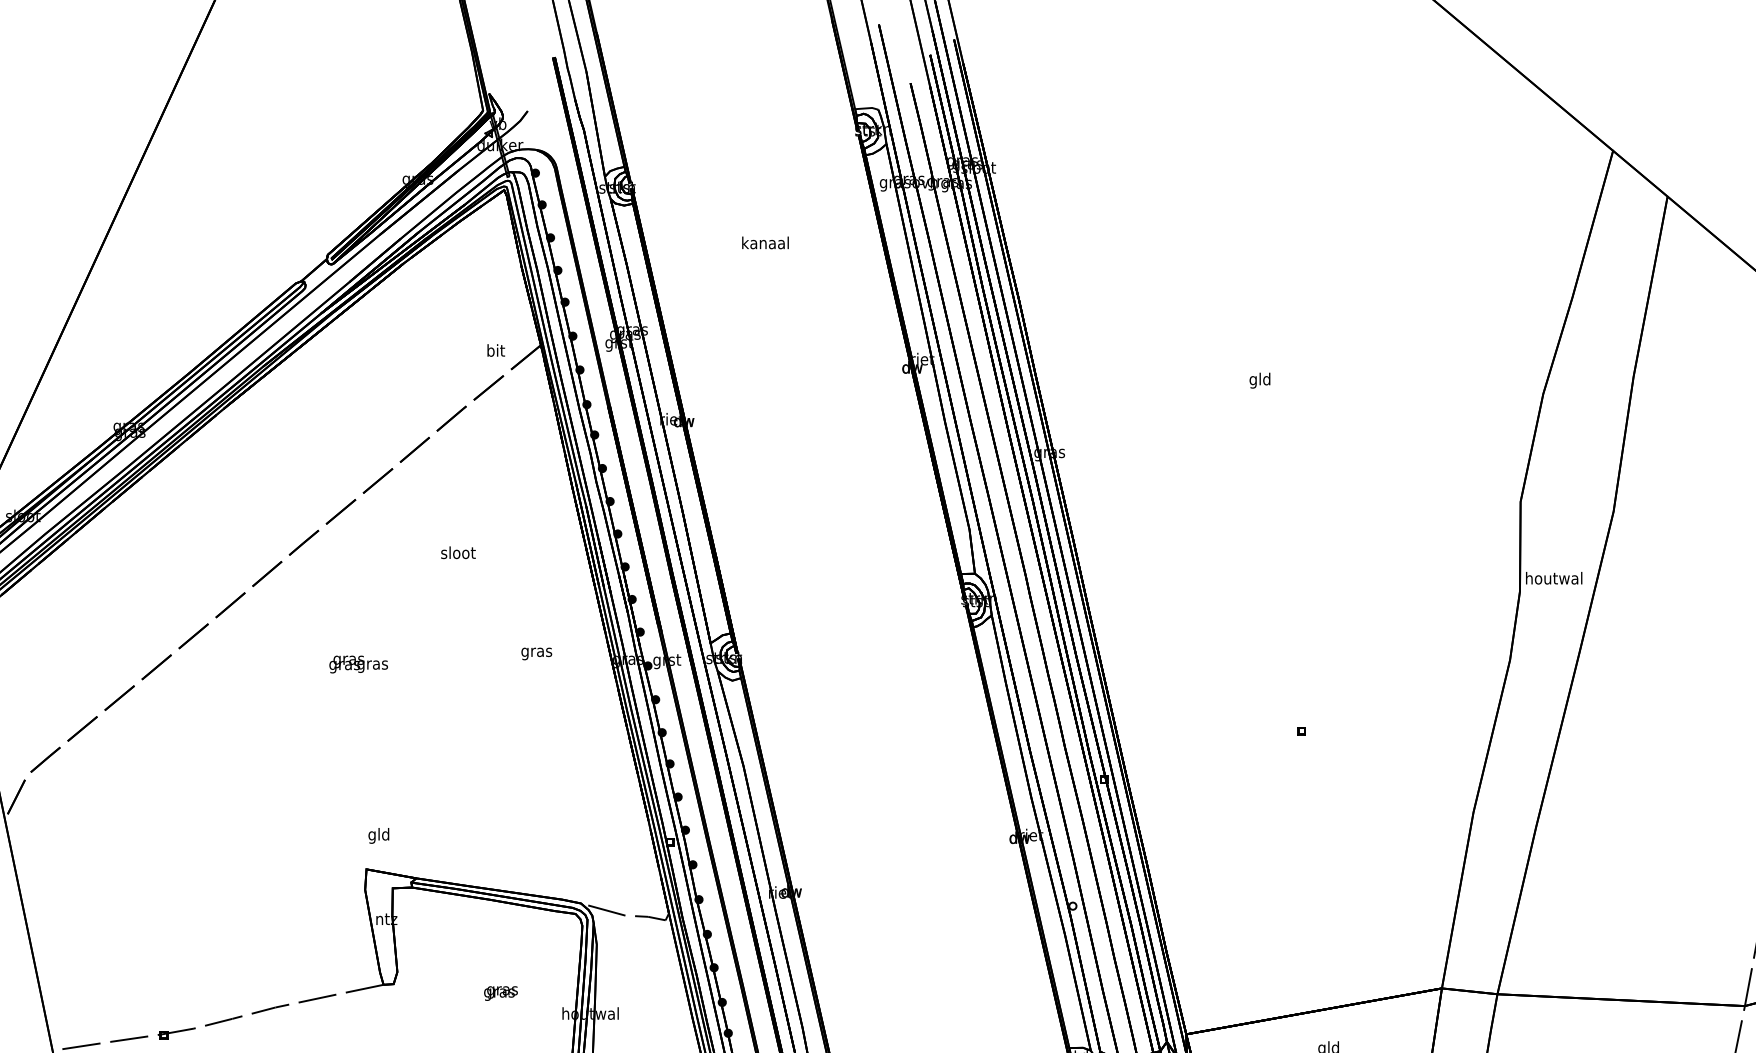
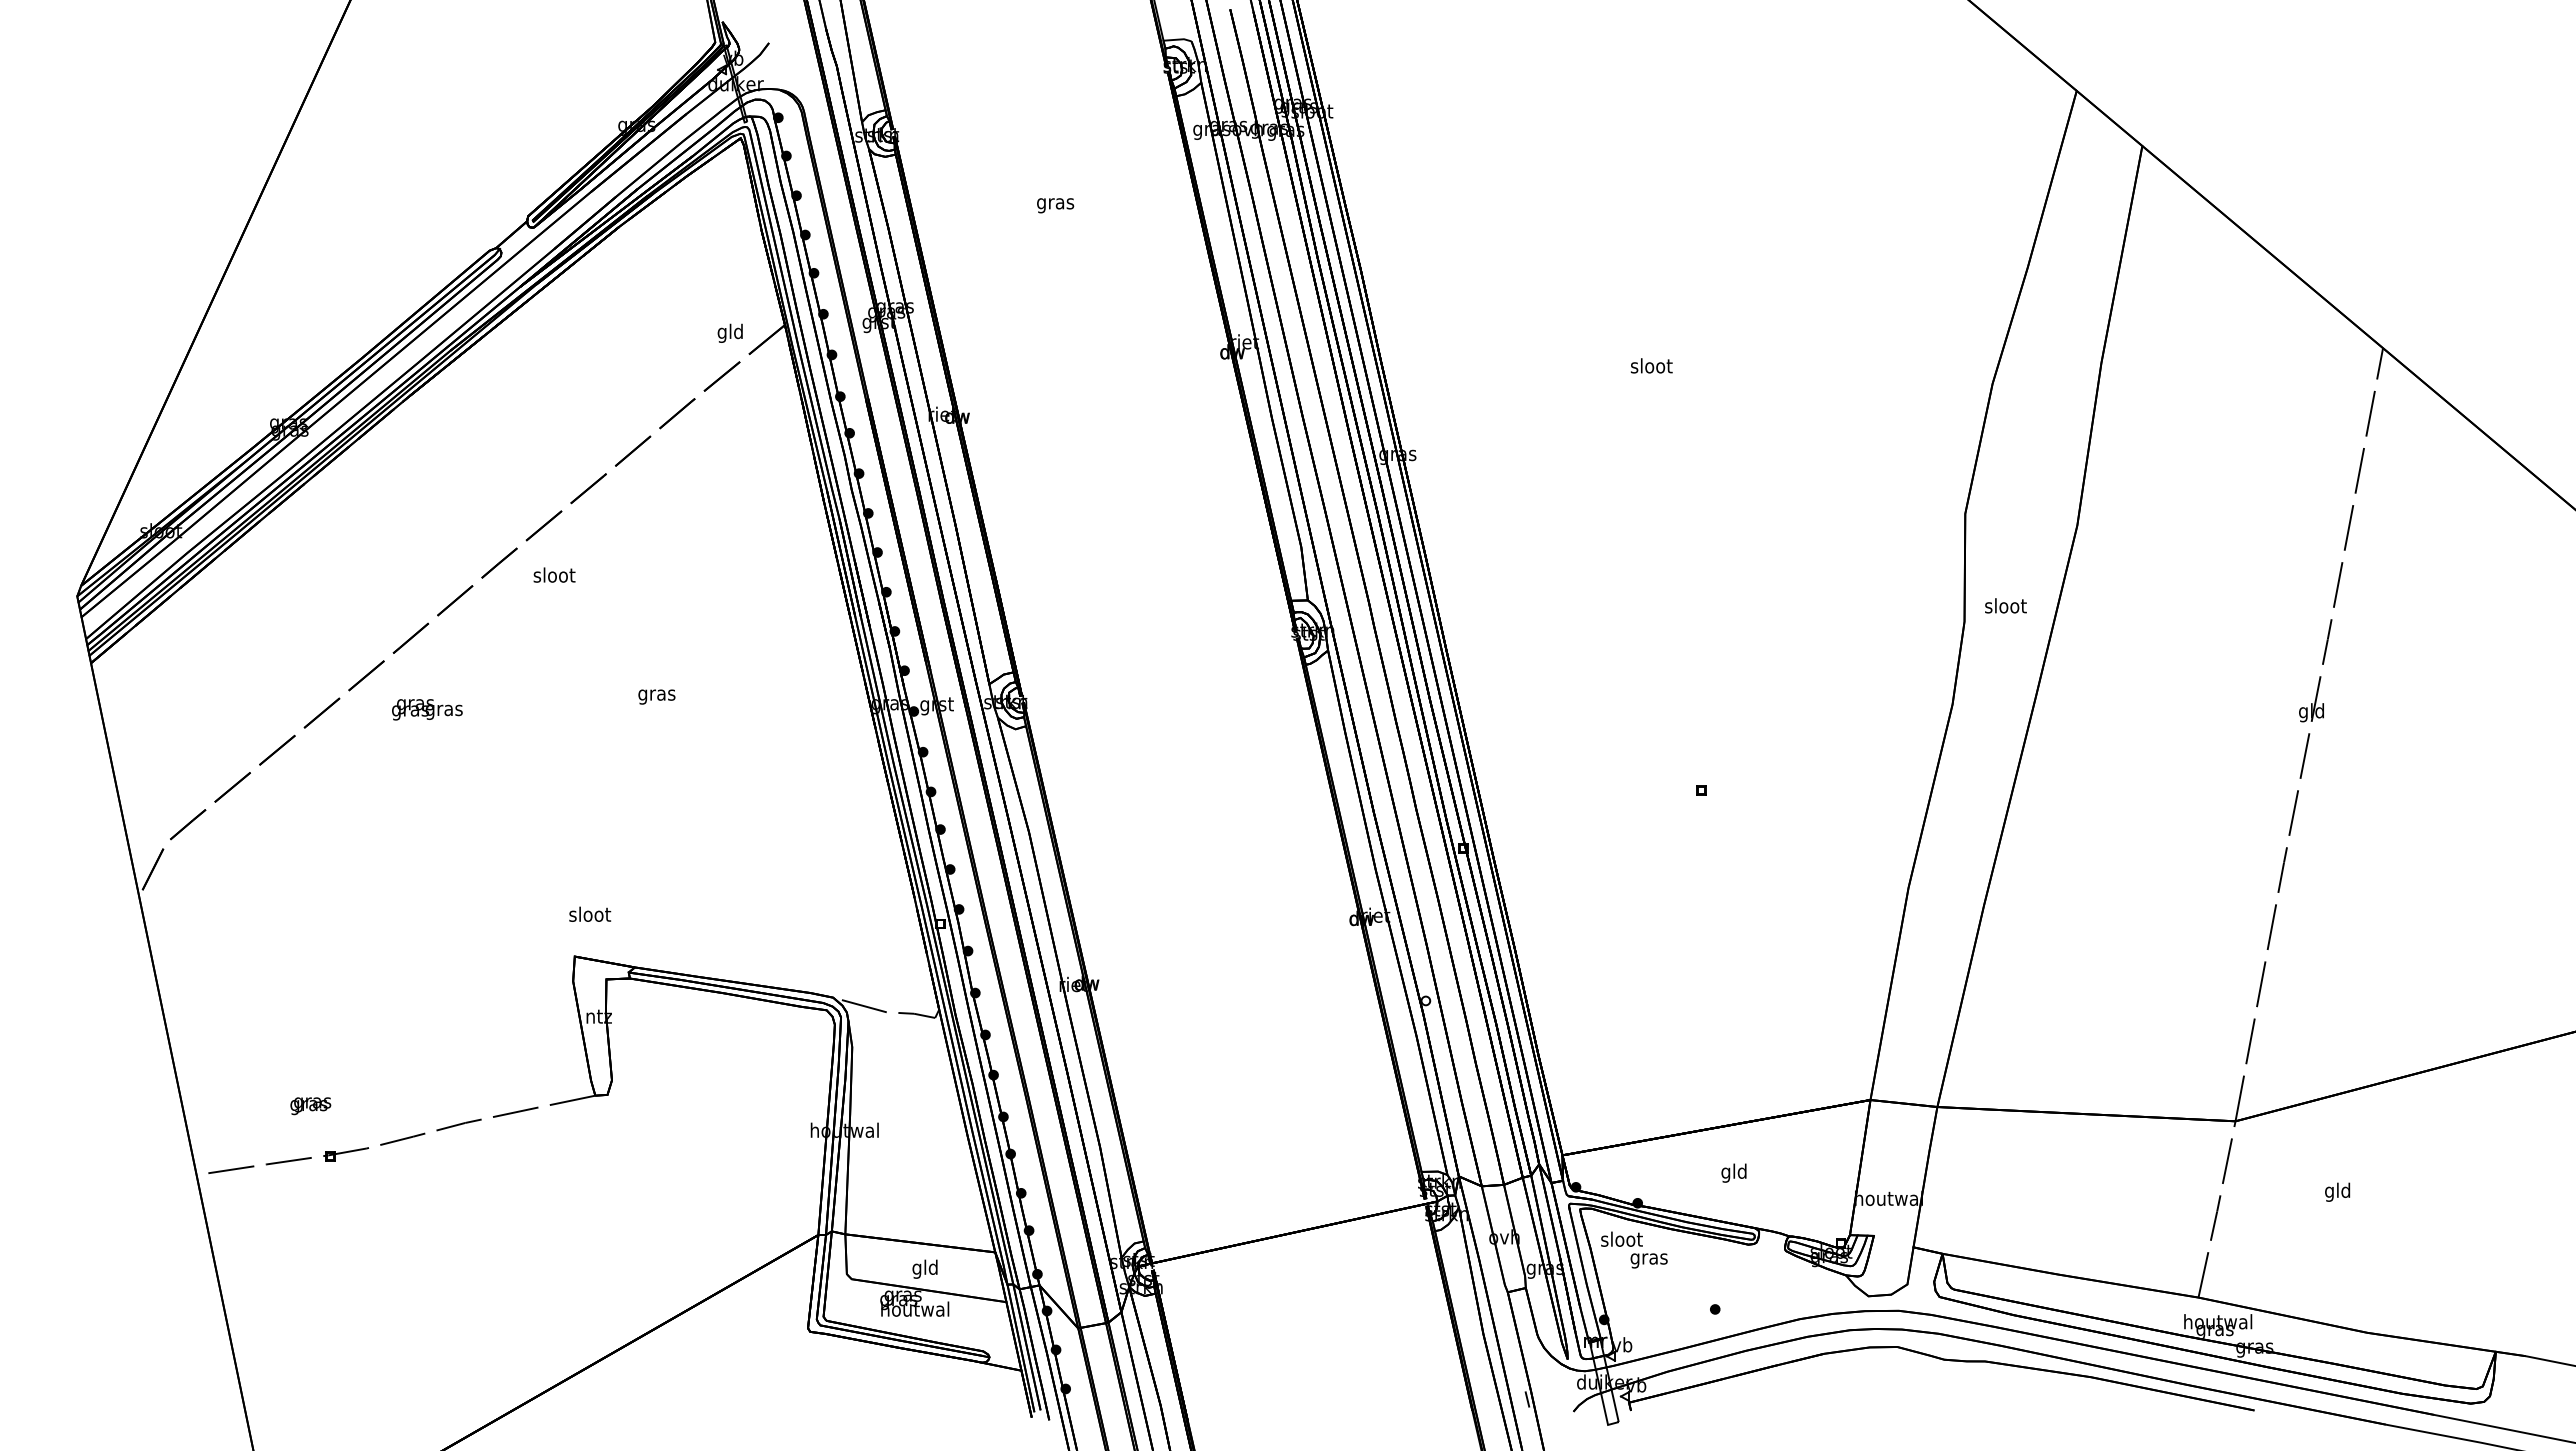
text: (765, 244) -> (1055, 203), kanaal -> gras
text: (494, 351) -> (729, 332), bit -> gld
text: (1260, 380) -> (1651, 367), gld -> sloot
text: (458, 552) -> (554, 574), moved
text: (1554, 577) -> (2005, 605), houtwal -> sloot
text: (536, 653) -> (656, 696), moved
text: (358, 664) -> (427, 709), moved
text: (379, 835) -> (590, 915), gld -> sloot
text: (500, 993) -> (310, 1106), moved

